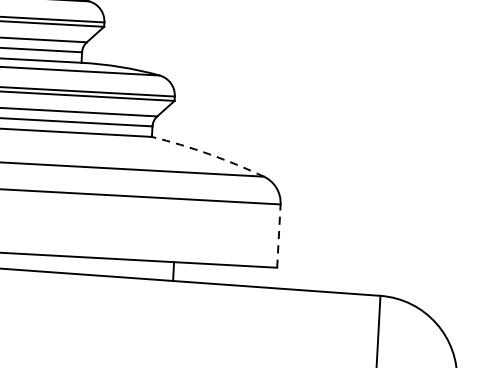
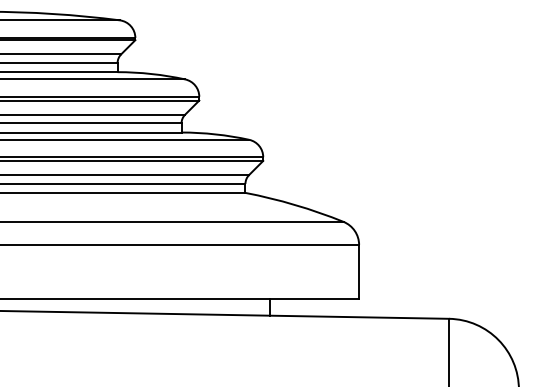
arc: (209, 154) -> (295, 205), dashed -> solid
line: (279, 235) -> (359, 271), dashed -> solid

